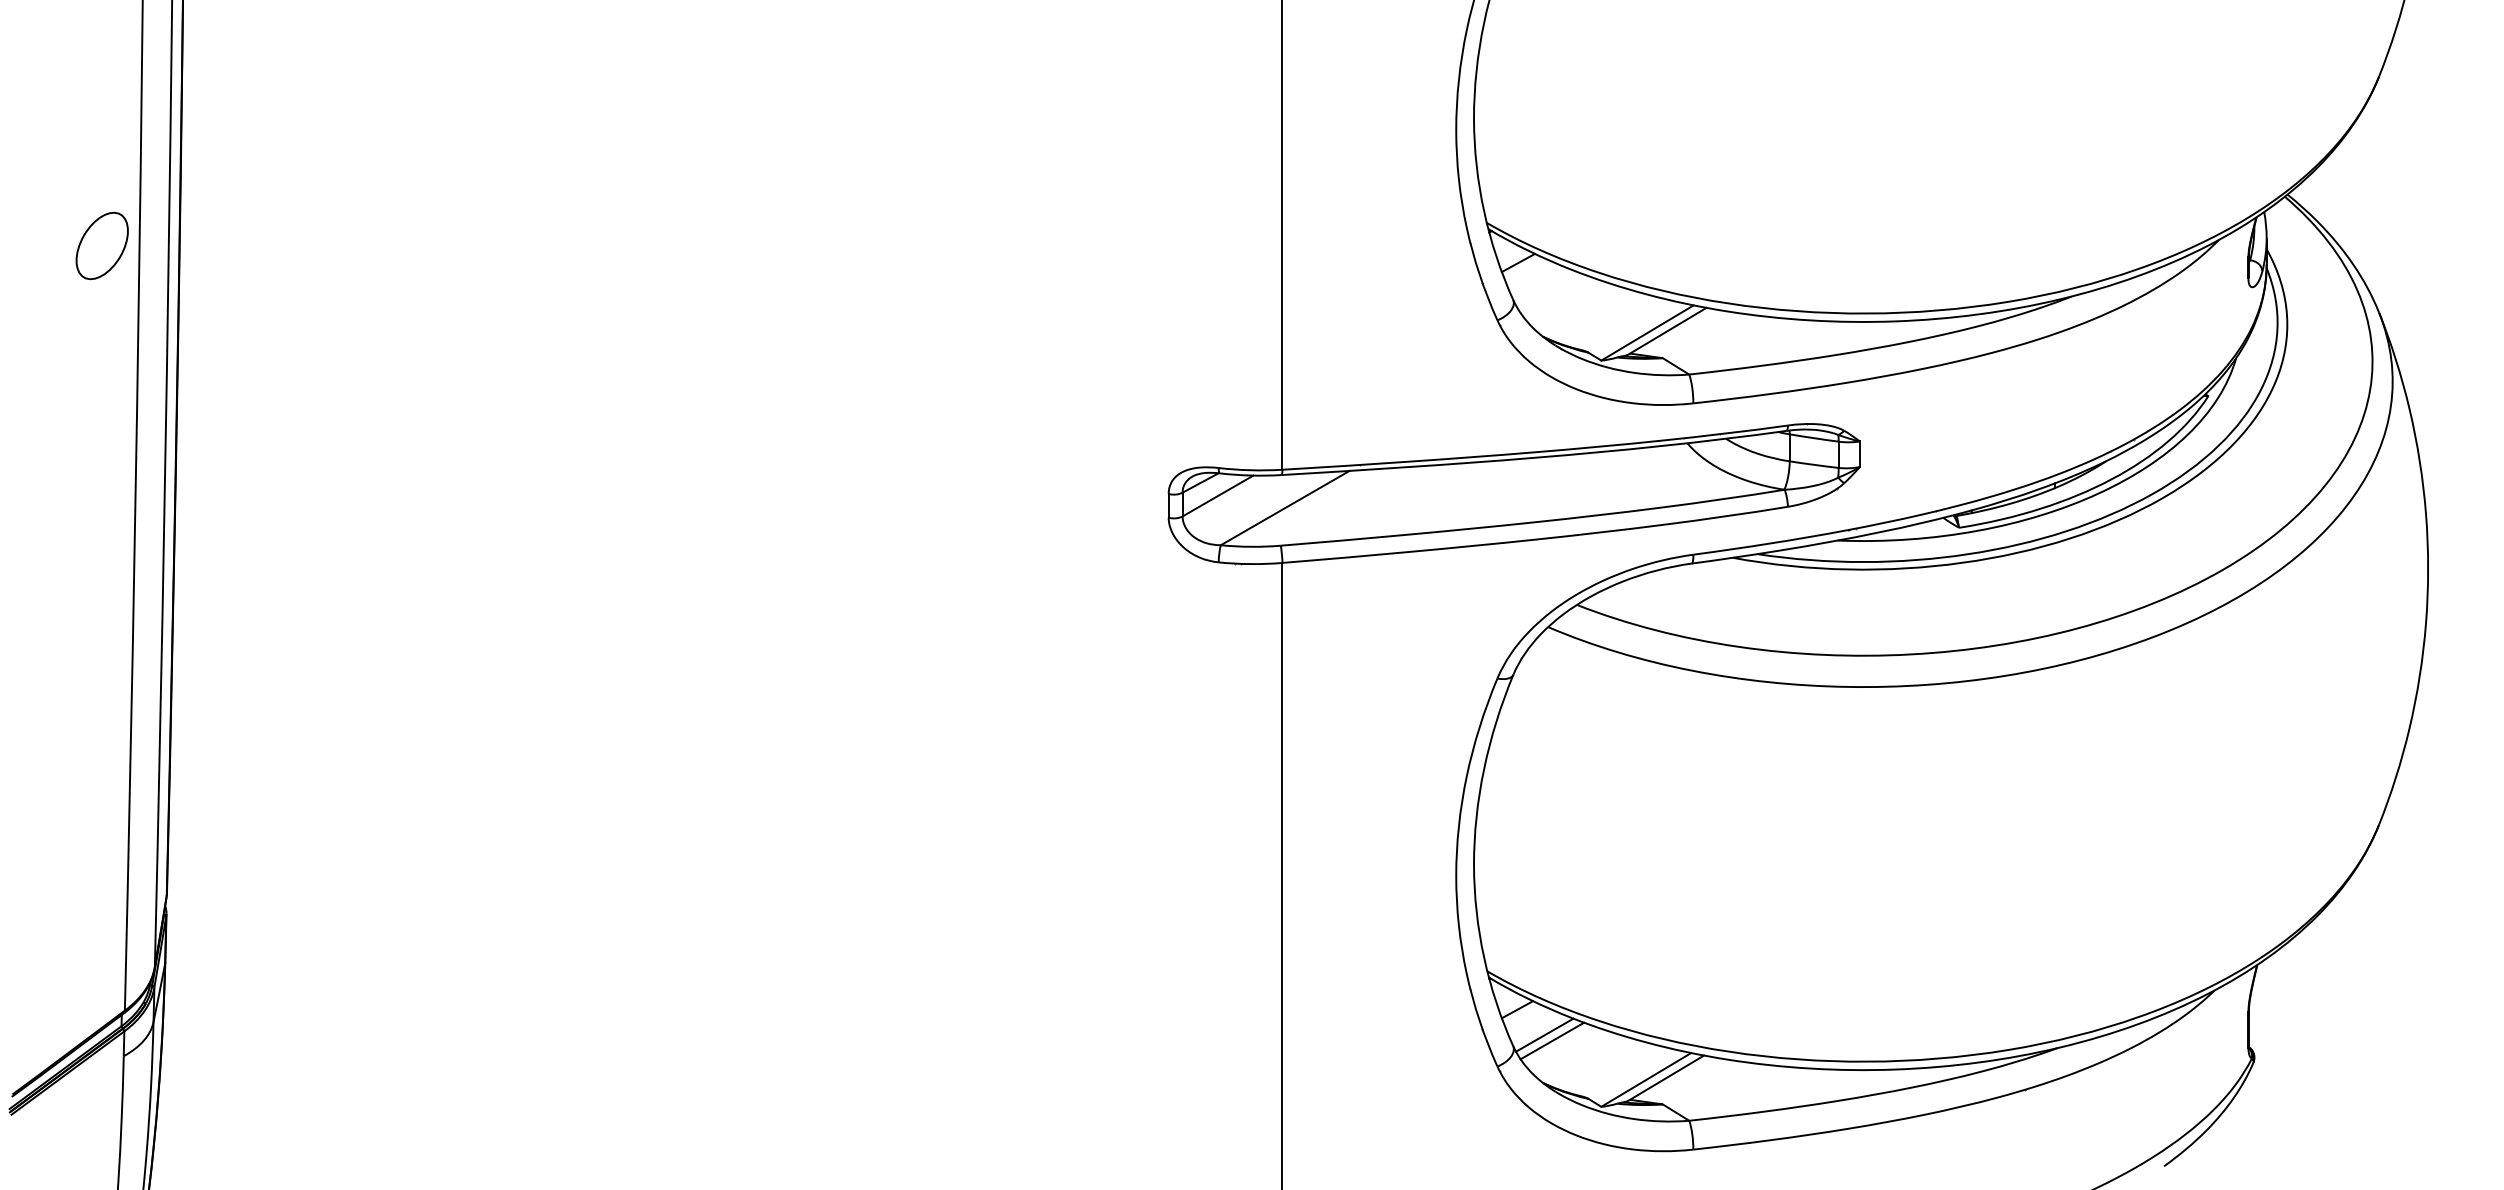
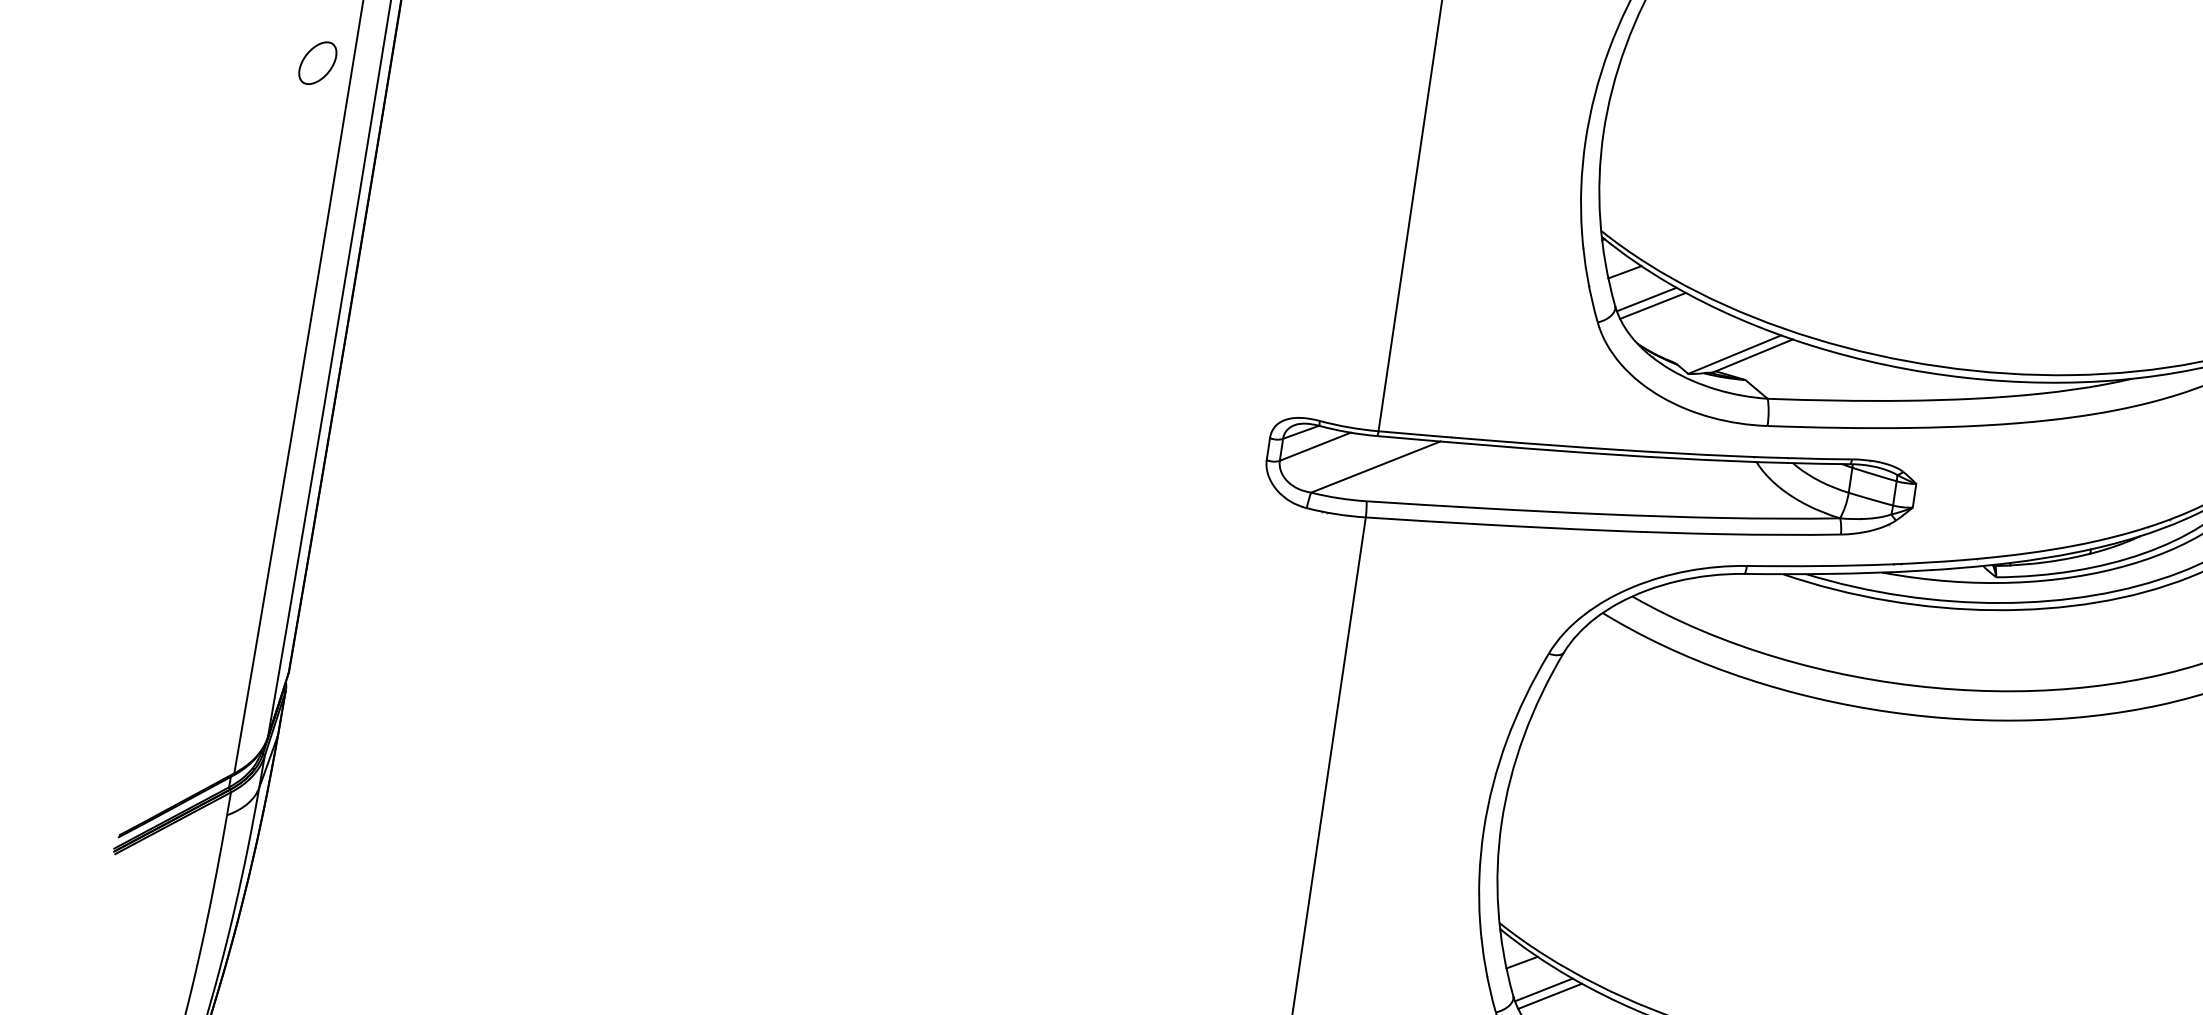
part: (102, 245) -> (318, 62), size x0.71
line: (1545, 288) -> (1646, 299), added
line: (1553, 294) -> (1653, 306), added

